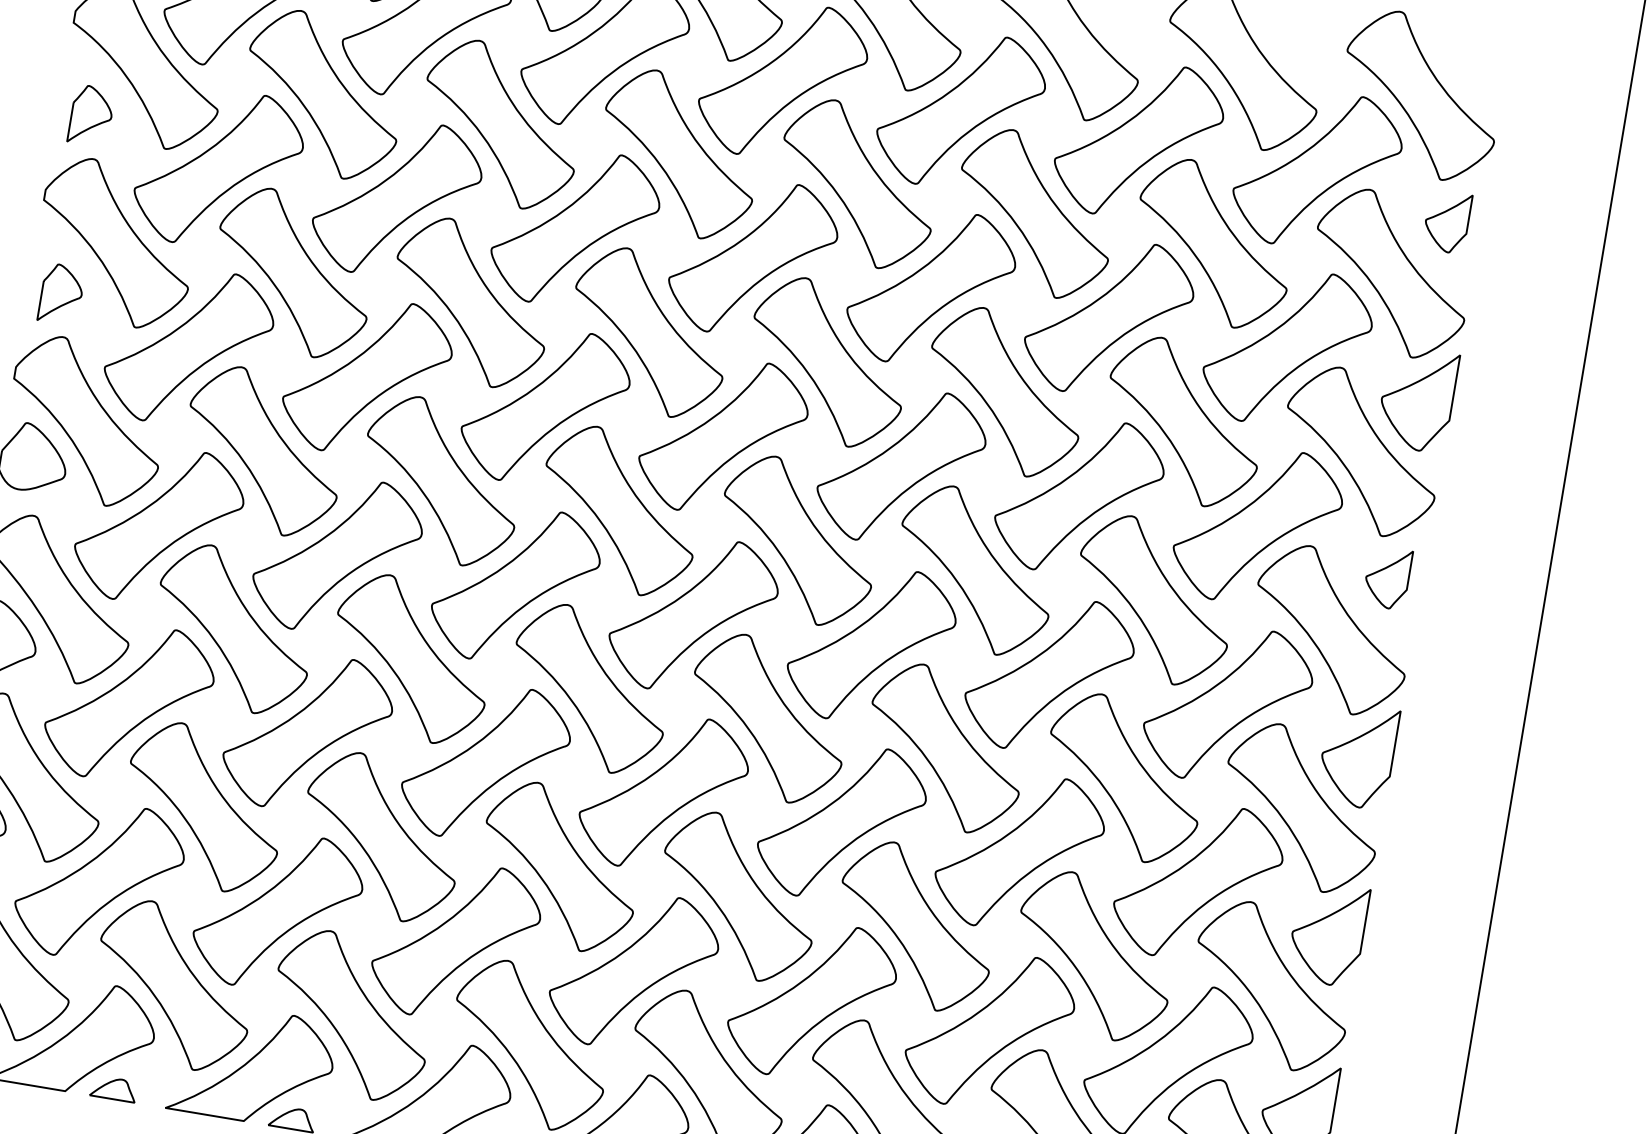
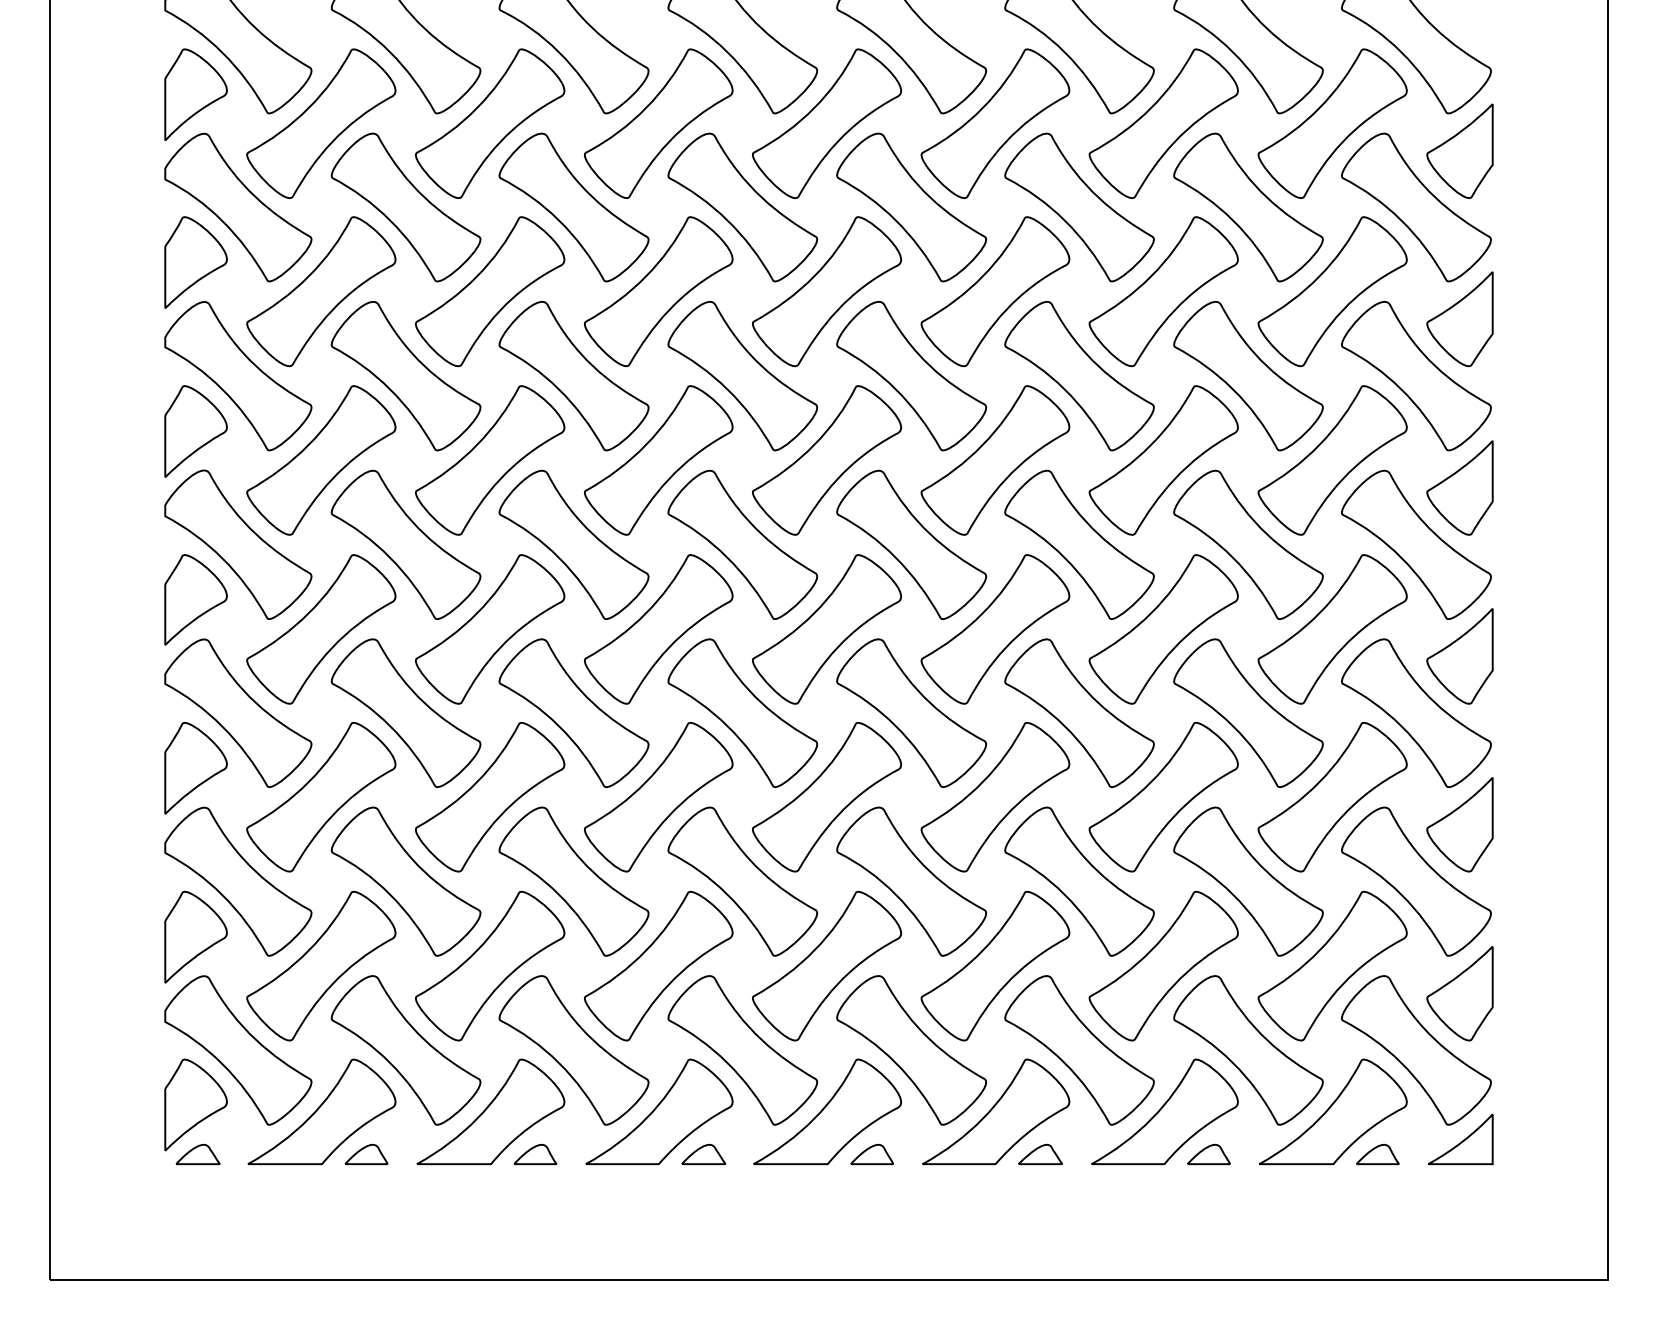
part: (90, 115) -> (195, 262), size x1.67
part: (1446, 221) -> (1459, 150), size x1.67
part: (61, 294) -> (195, 431), size x1.67
part: (1387, 577) -> (1459, 487), size x1.67

